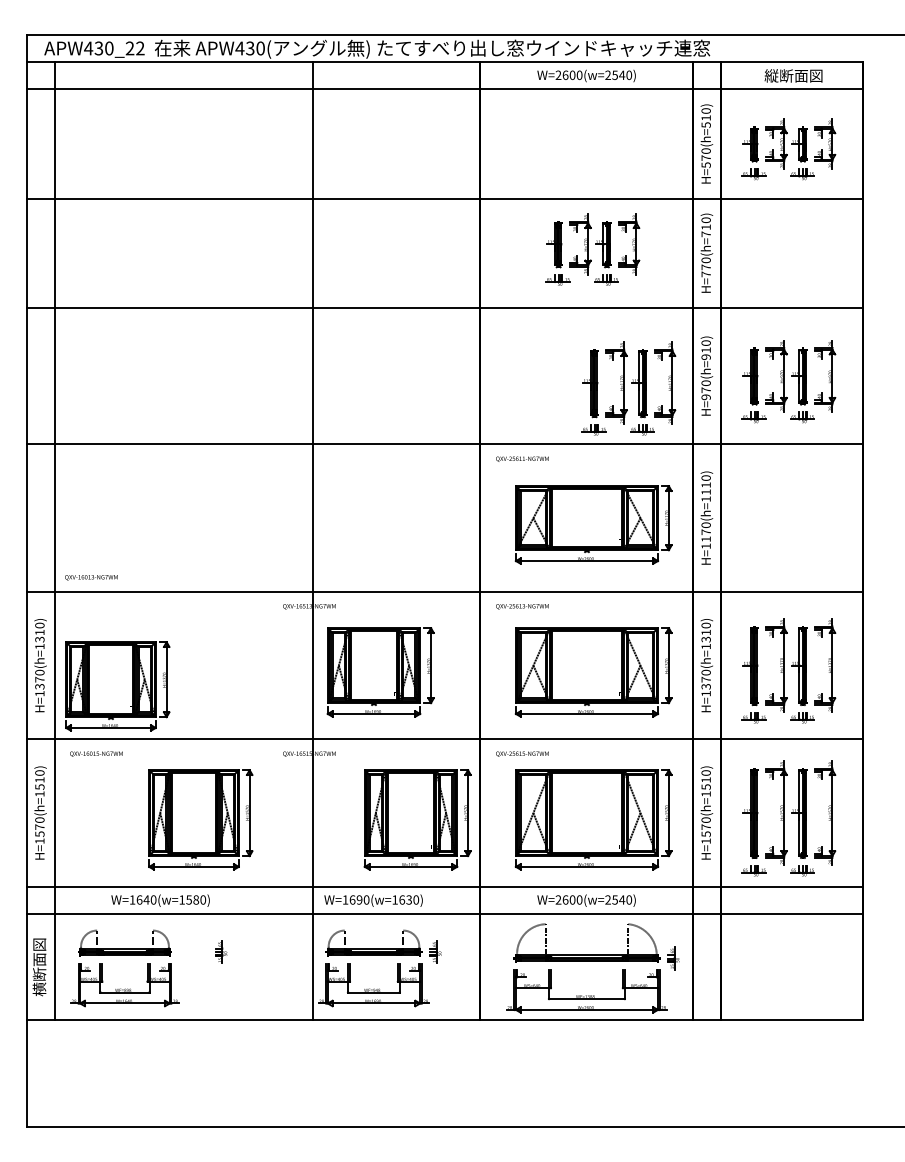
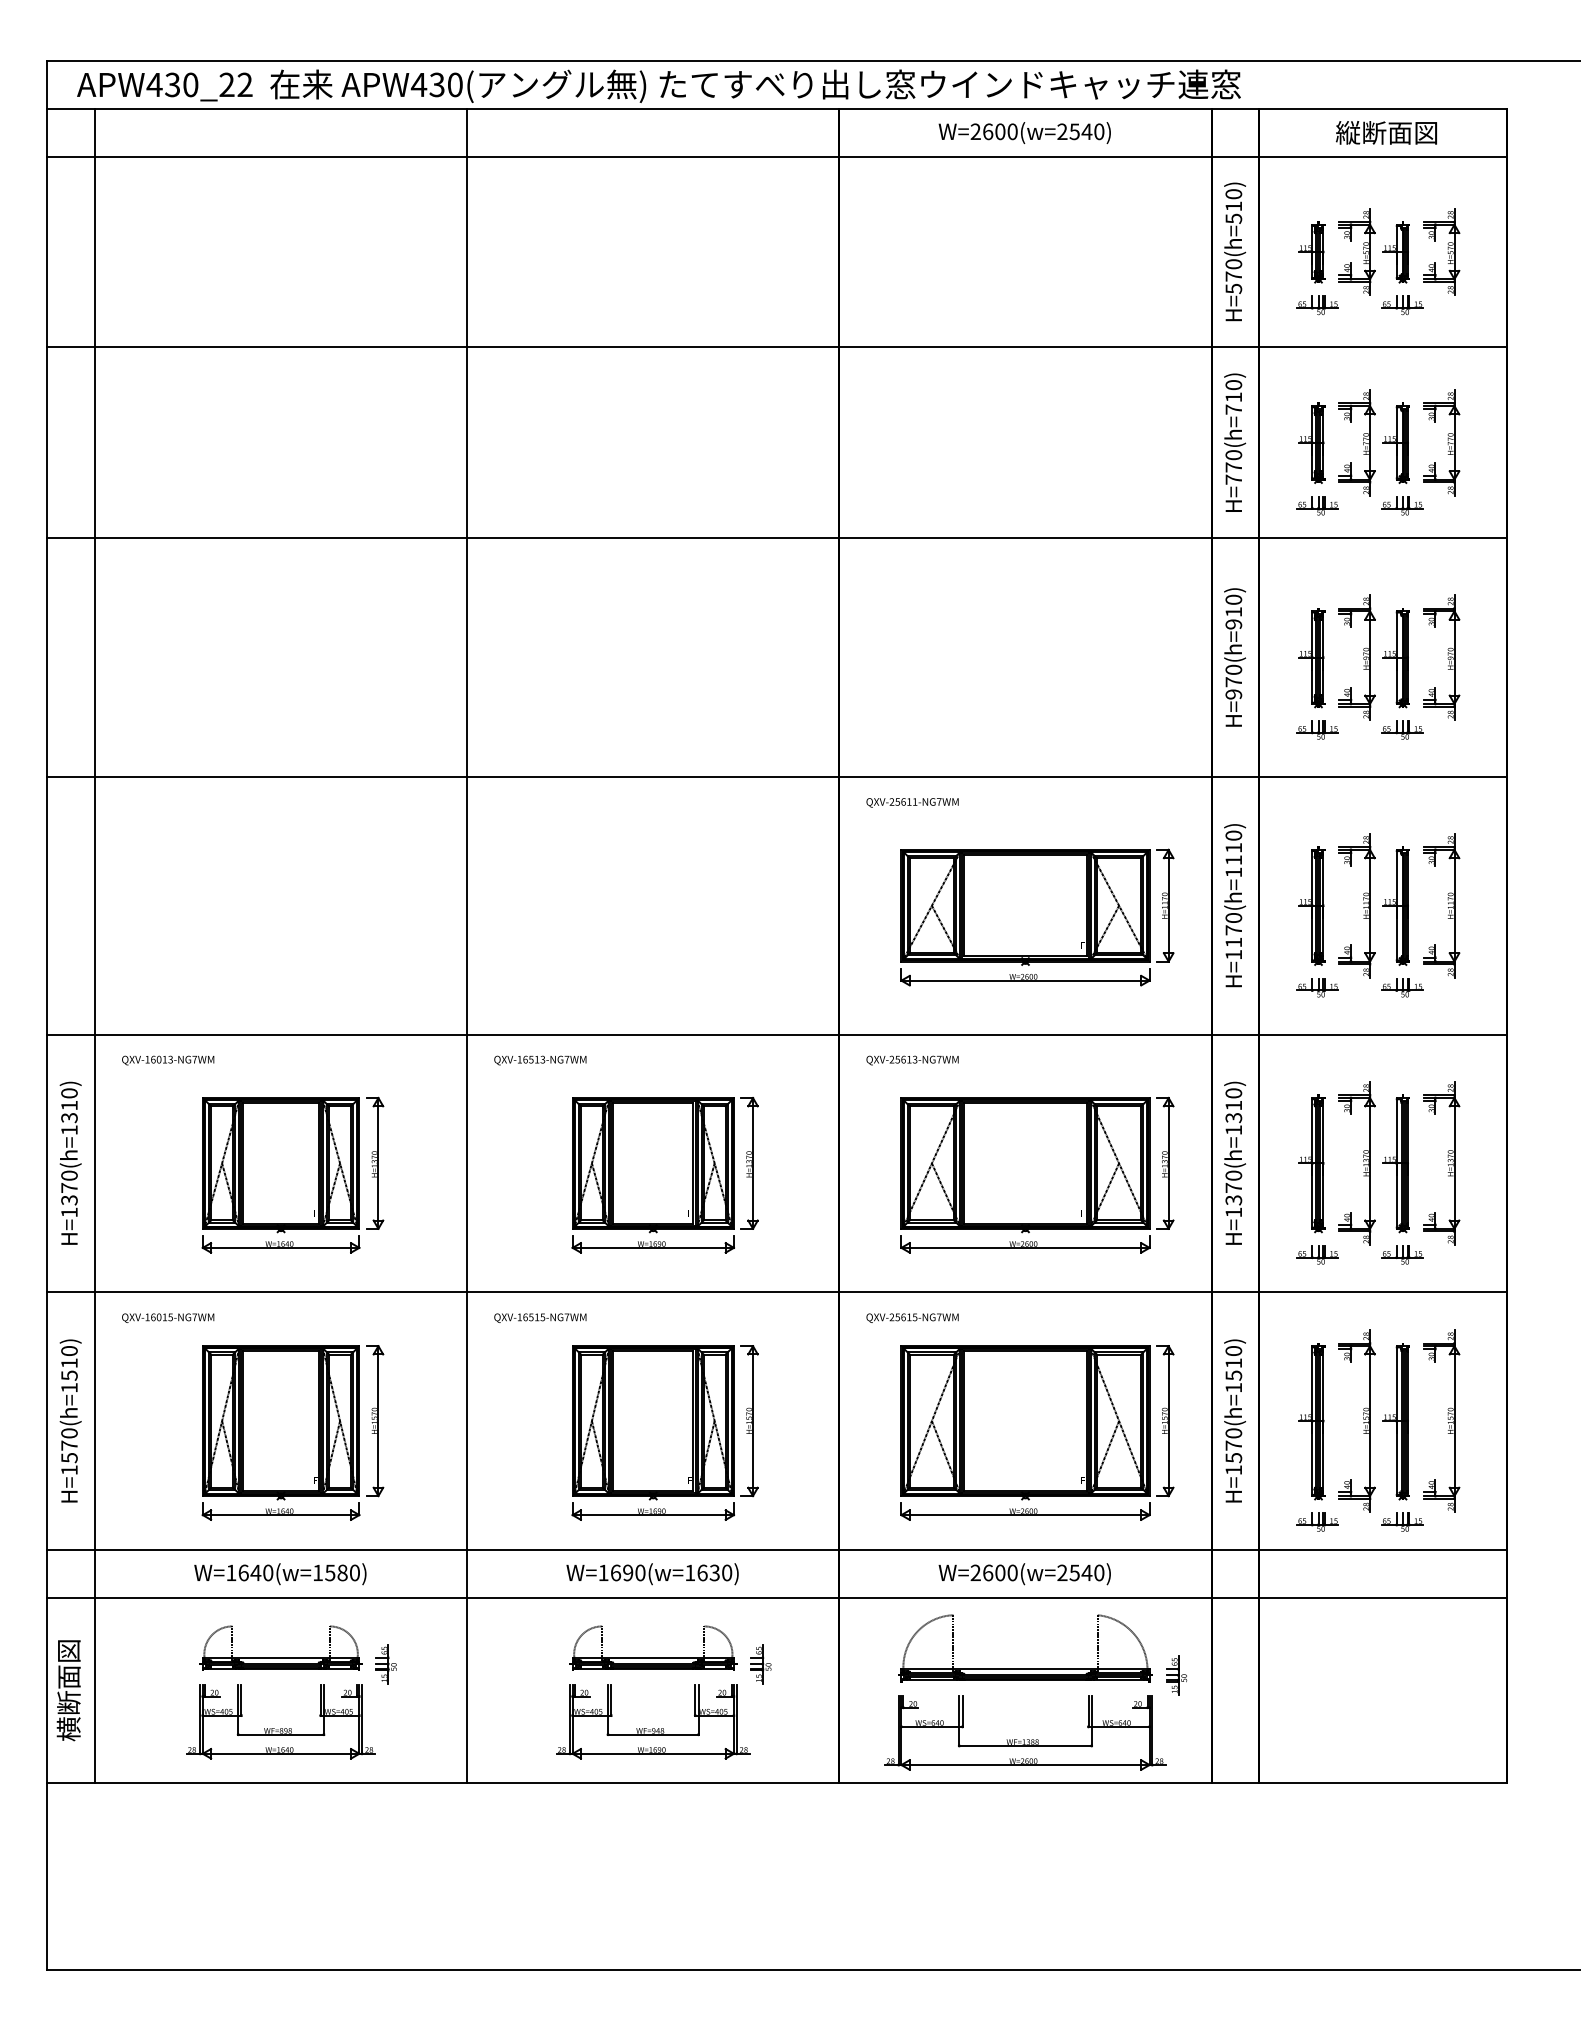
part: (592, 249) -> (1377, 451), moved
part: (628, 388) -> (1377, 915), moved
line: (313, 540) -> (467, 944), moved
text: (91, 577) -> (168, 1060), moved
part: (117, 686) -> (292, 1175), moved
part: (200, 819) -> (292, 1432), moved
part: (417, 819) -> (664, 1432), moved
part: (124, 955) -> (280, 1669), moved

